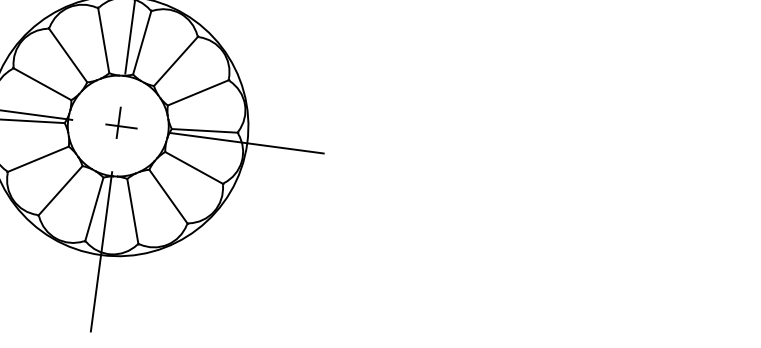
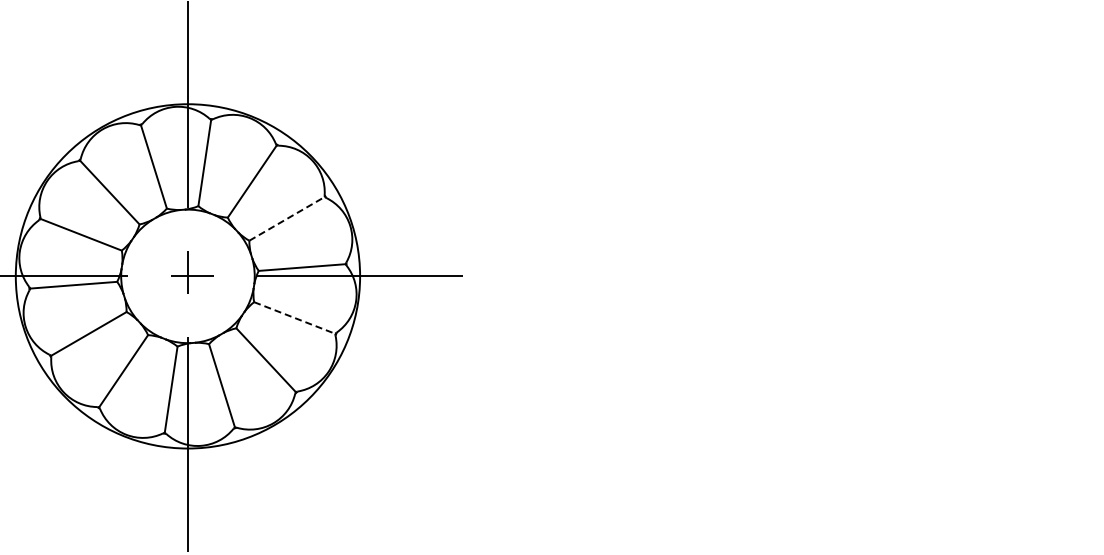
line: (198, 92) -> (287, 218), solid -> dashed
line: (194, 167) -> (294, 317), solid -> dashed

